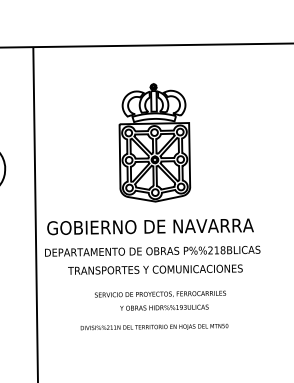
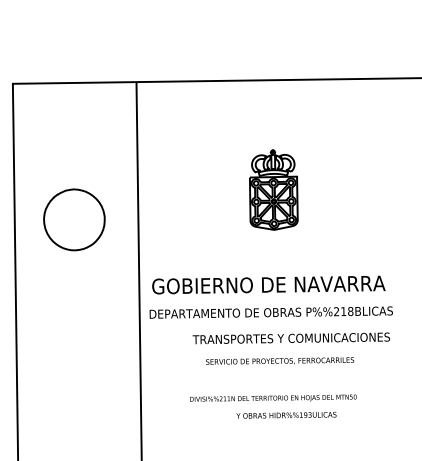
part: (154, 142) -> (273, 189), size x0.6
text: (154, 269) -> (290, 338), moved
text: (164, 306) -> (286, 414), moved

